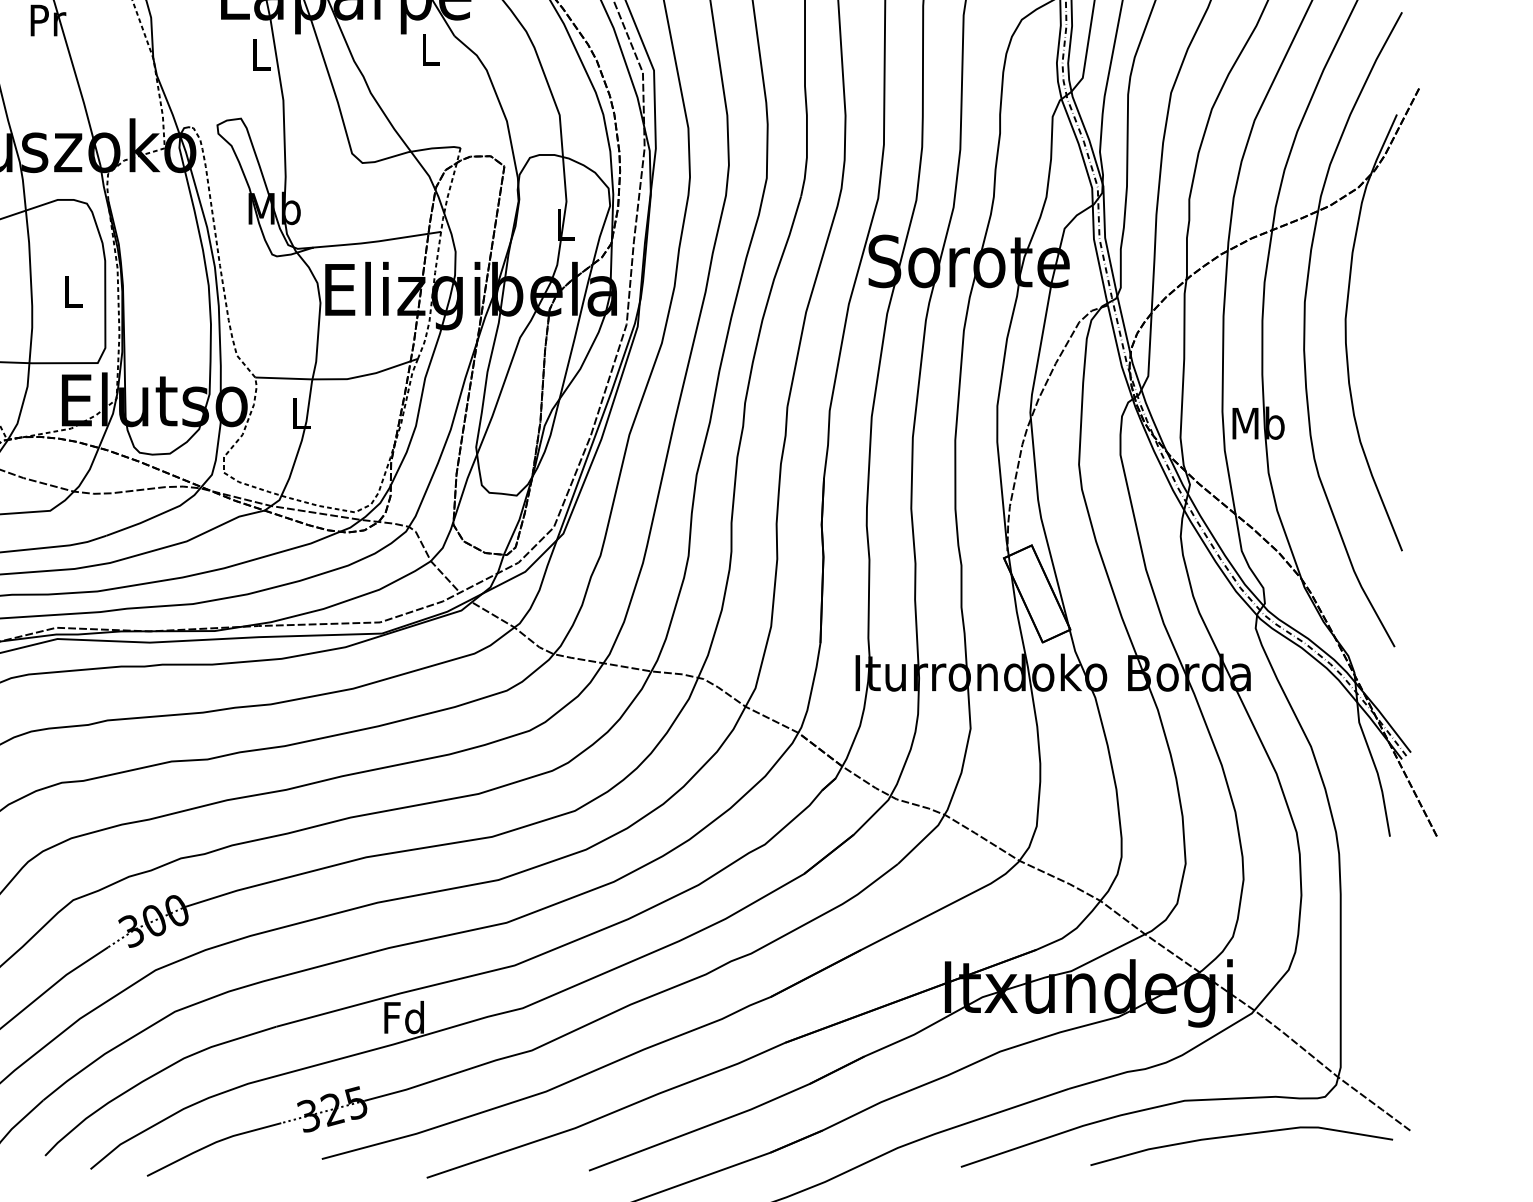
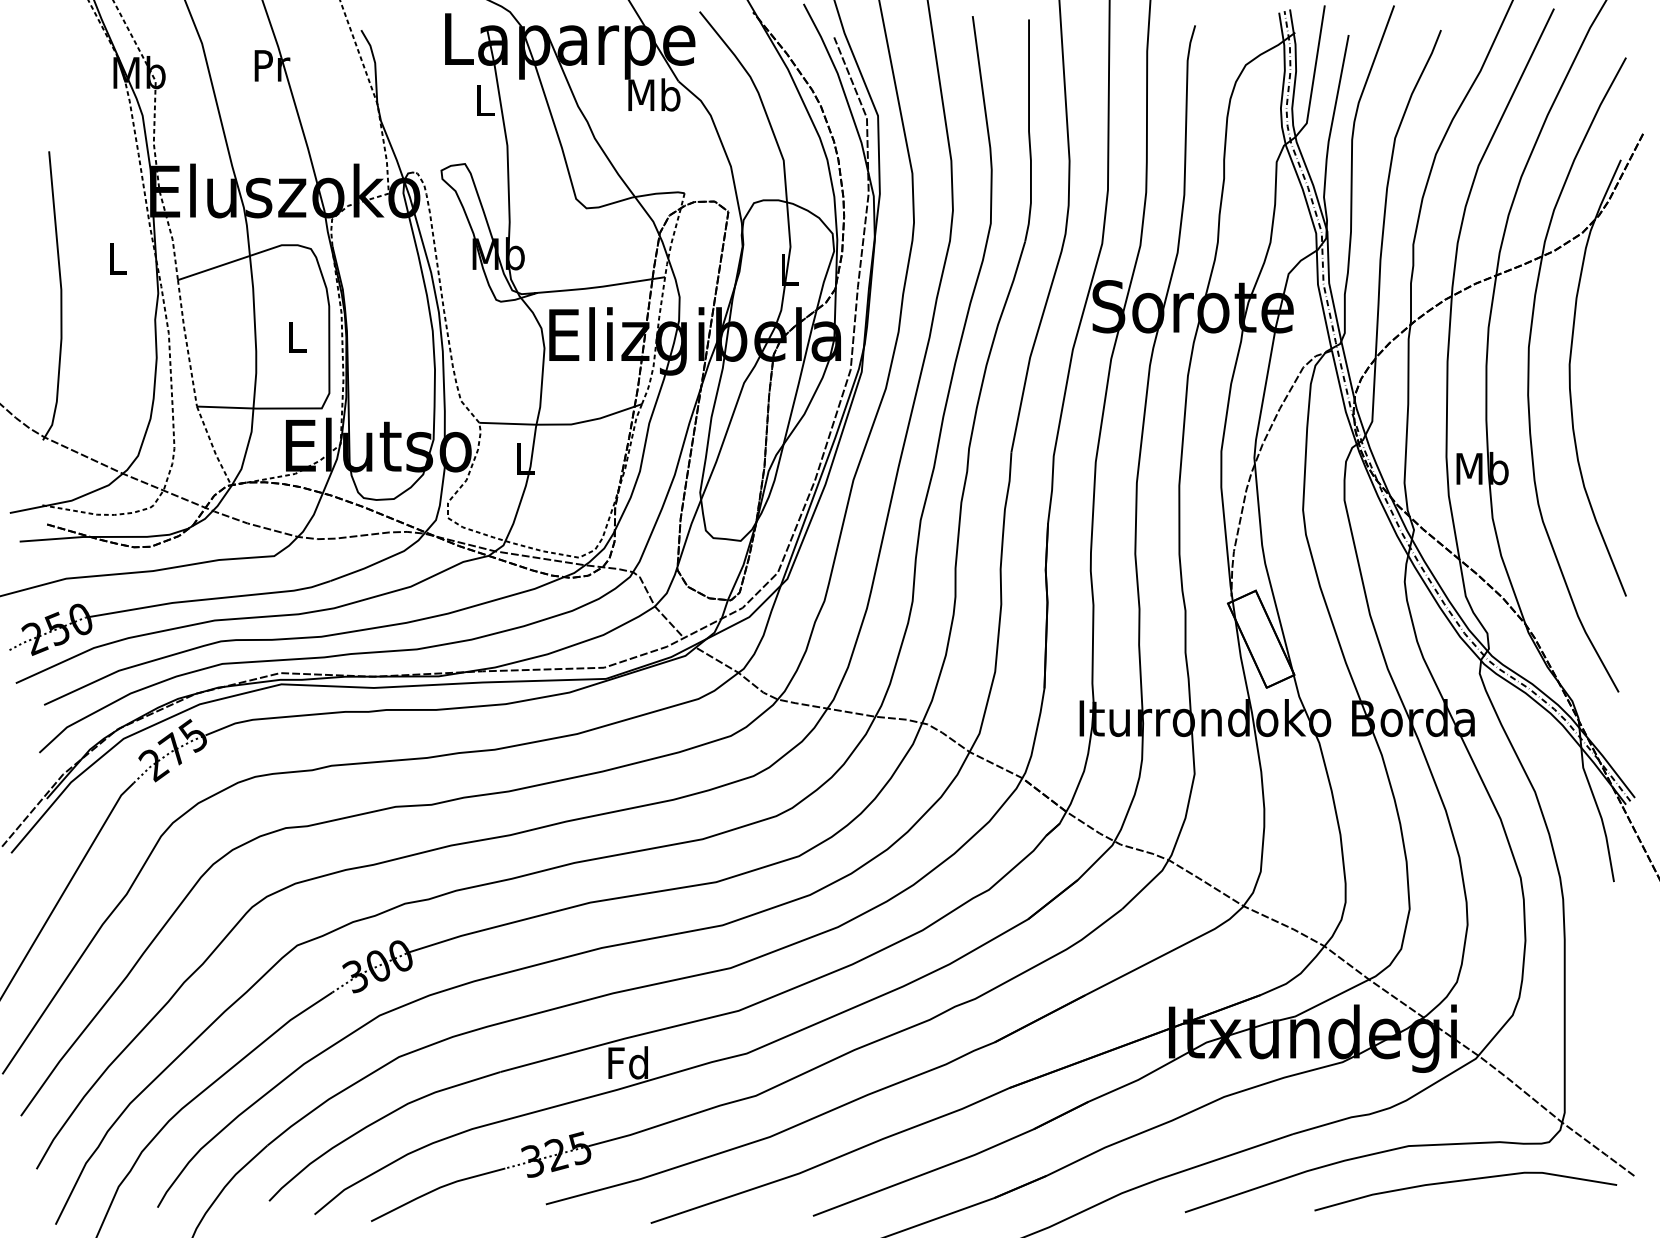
text: (430, 49) -> (654, 94), L -> Mb

